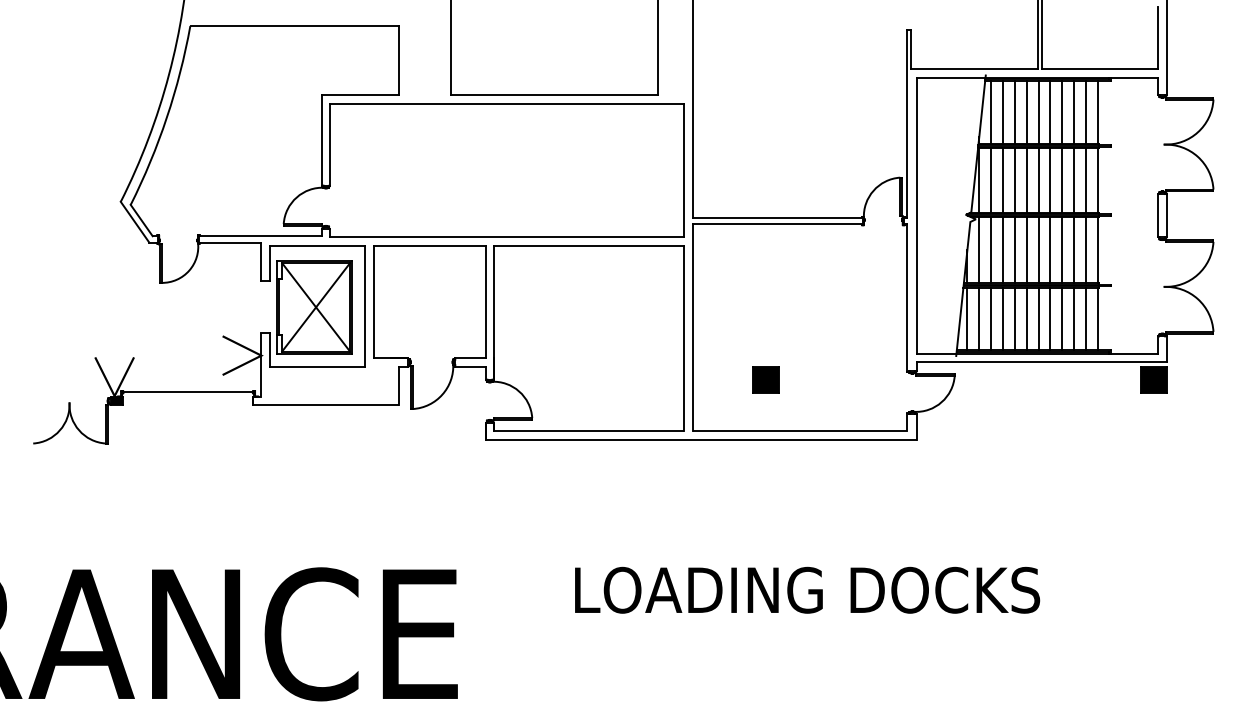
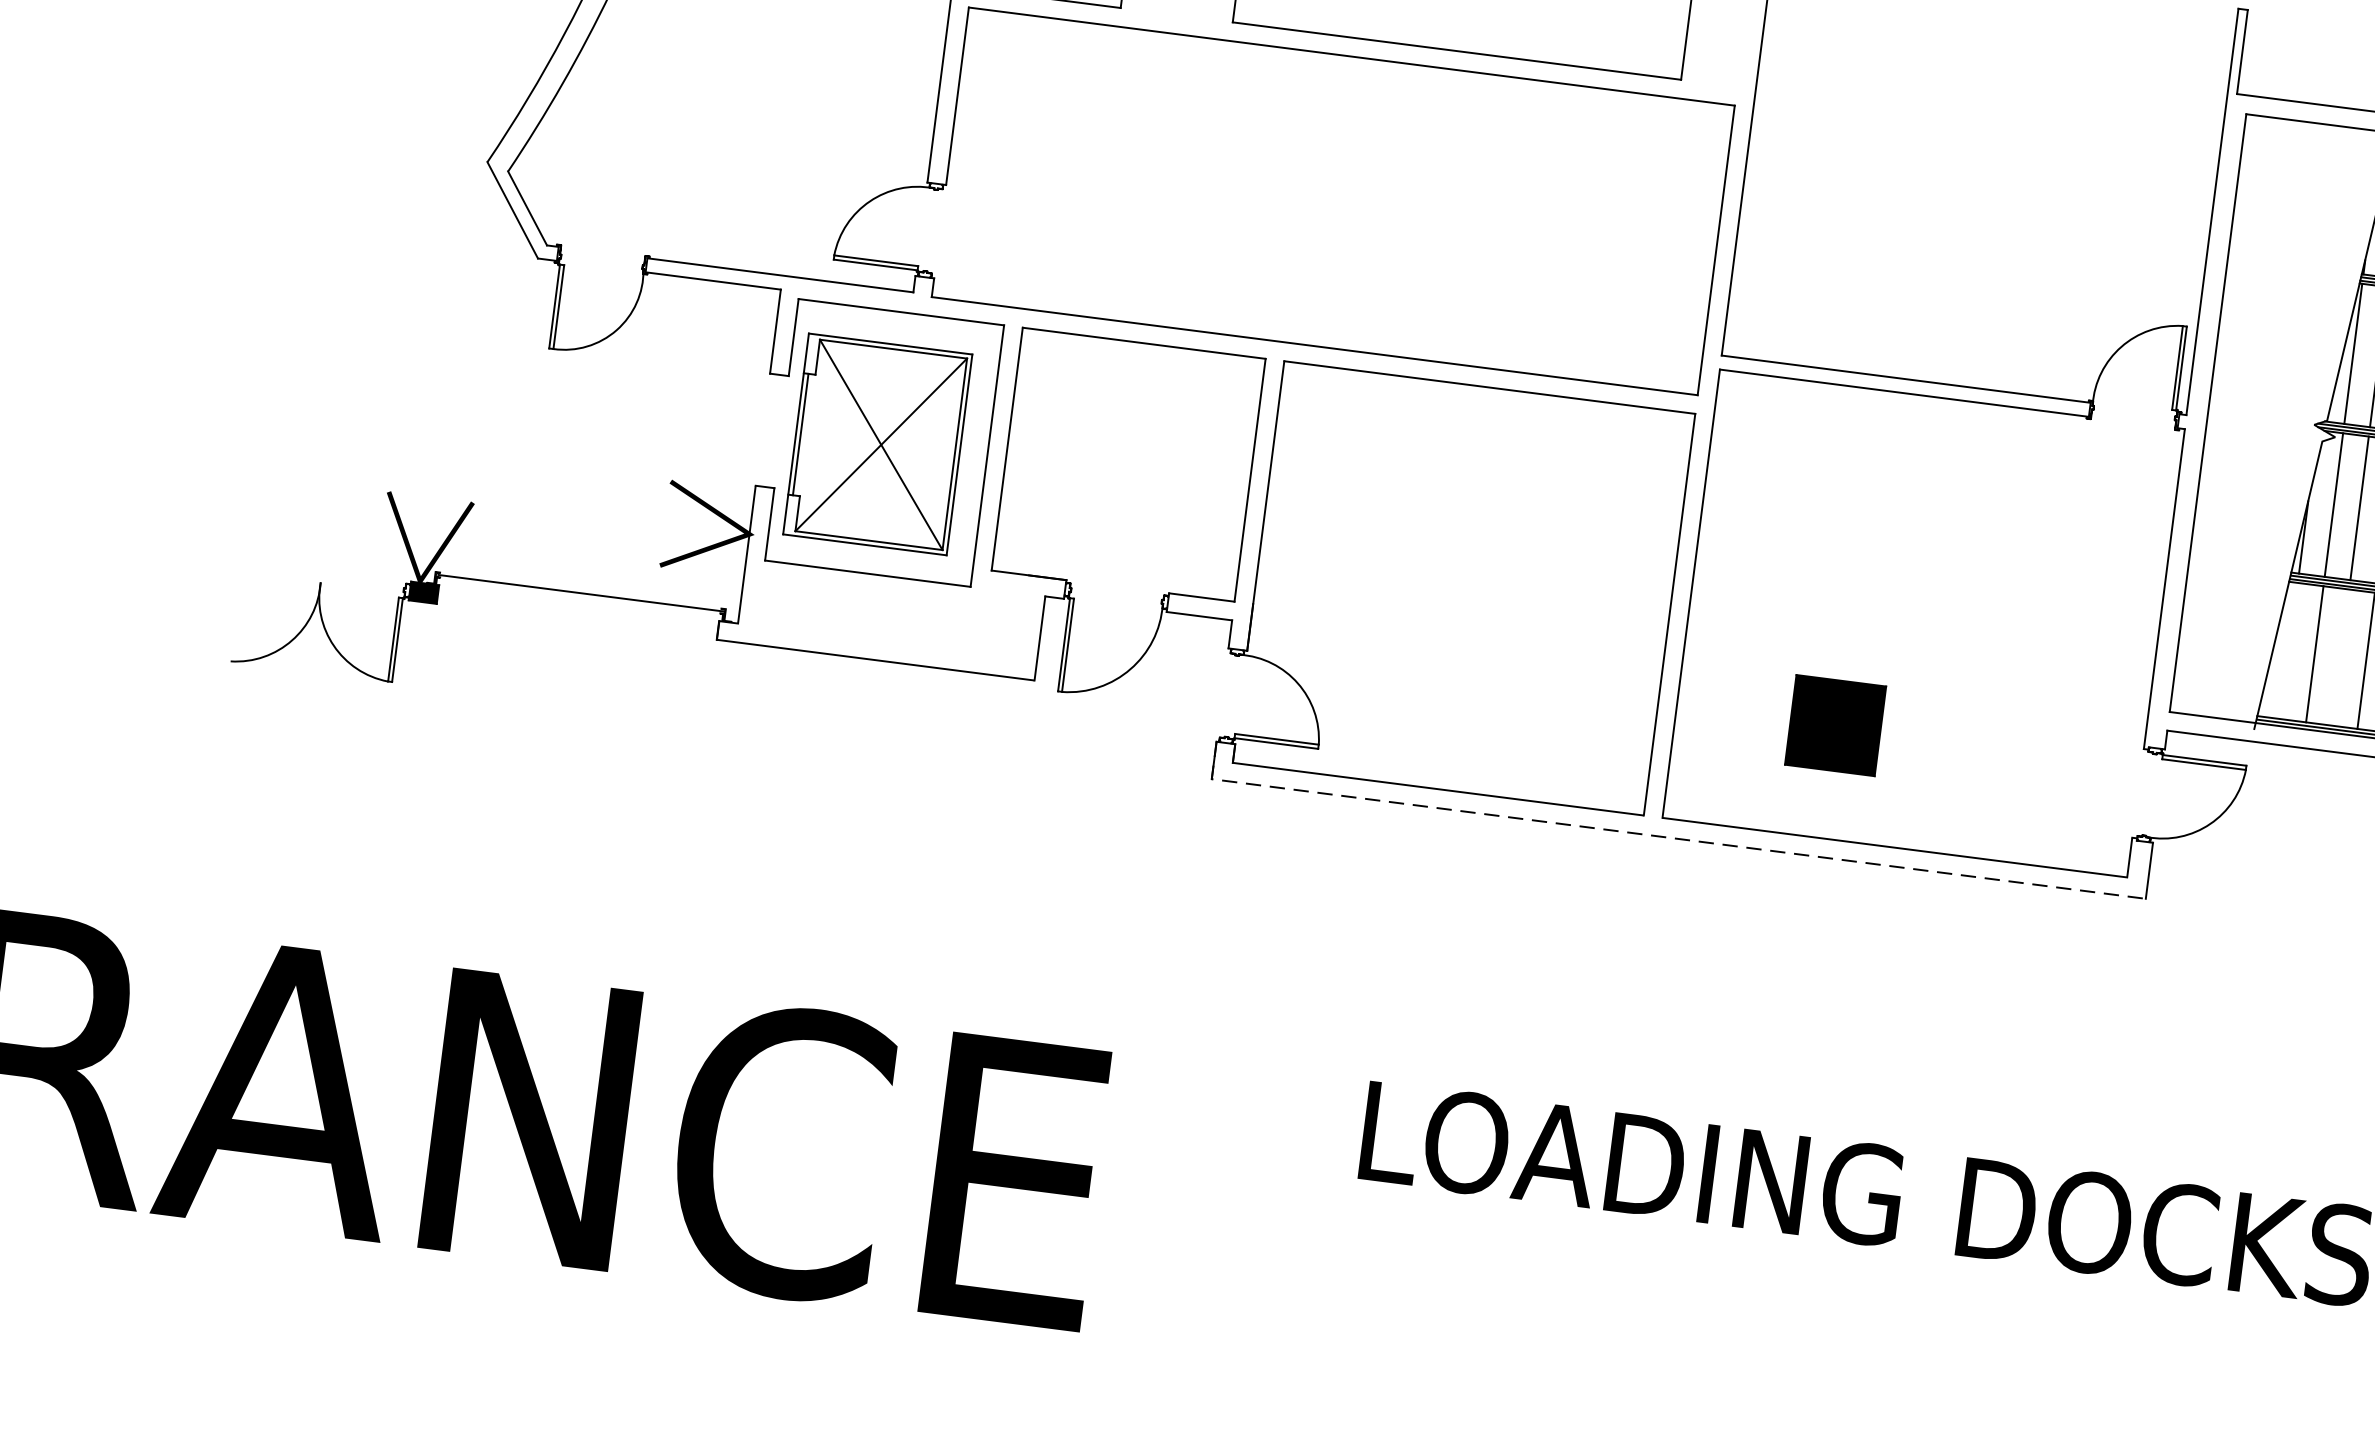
line: (967, 318) -> (2289, 649), removed
line: (991, 318) -> (2341, 656), removed
part: (765, 379) -> (1834, 725), size x1.6
line: (692, 439) -> (1660, 835), solid -> dashed

